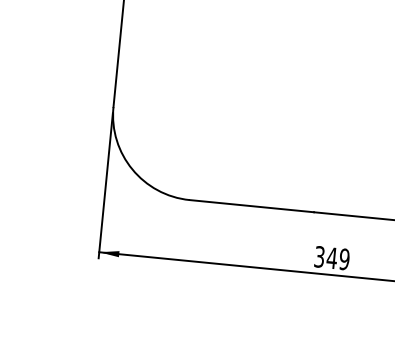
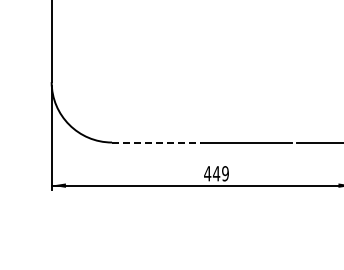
line: (252, 206) -> (156, 142), solid -> dashed
text: (319, 256) -> (207, 173), 349 -> 449

